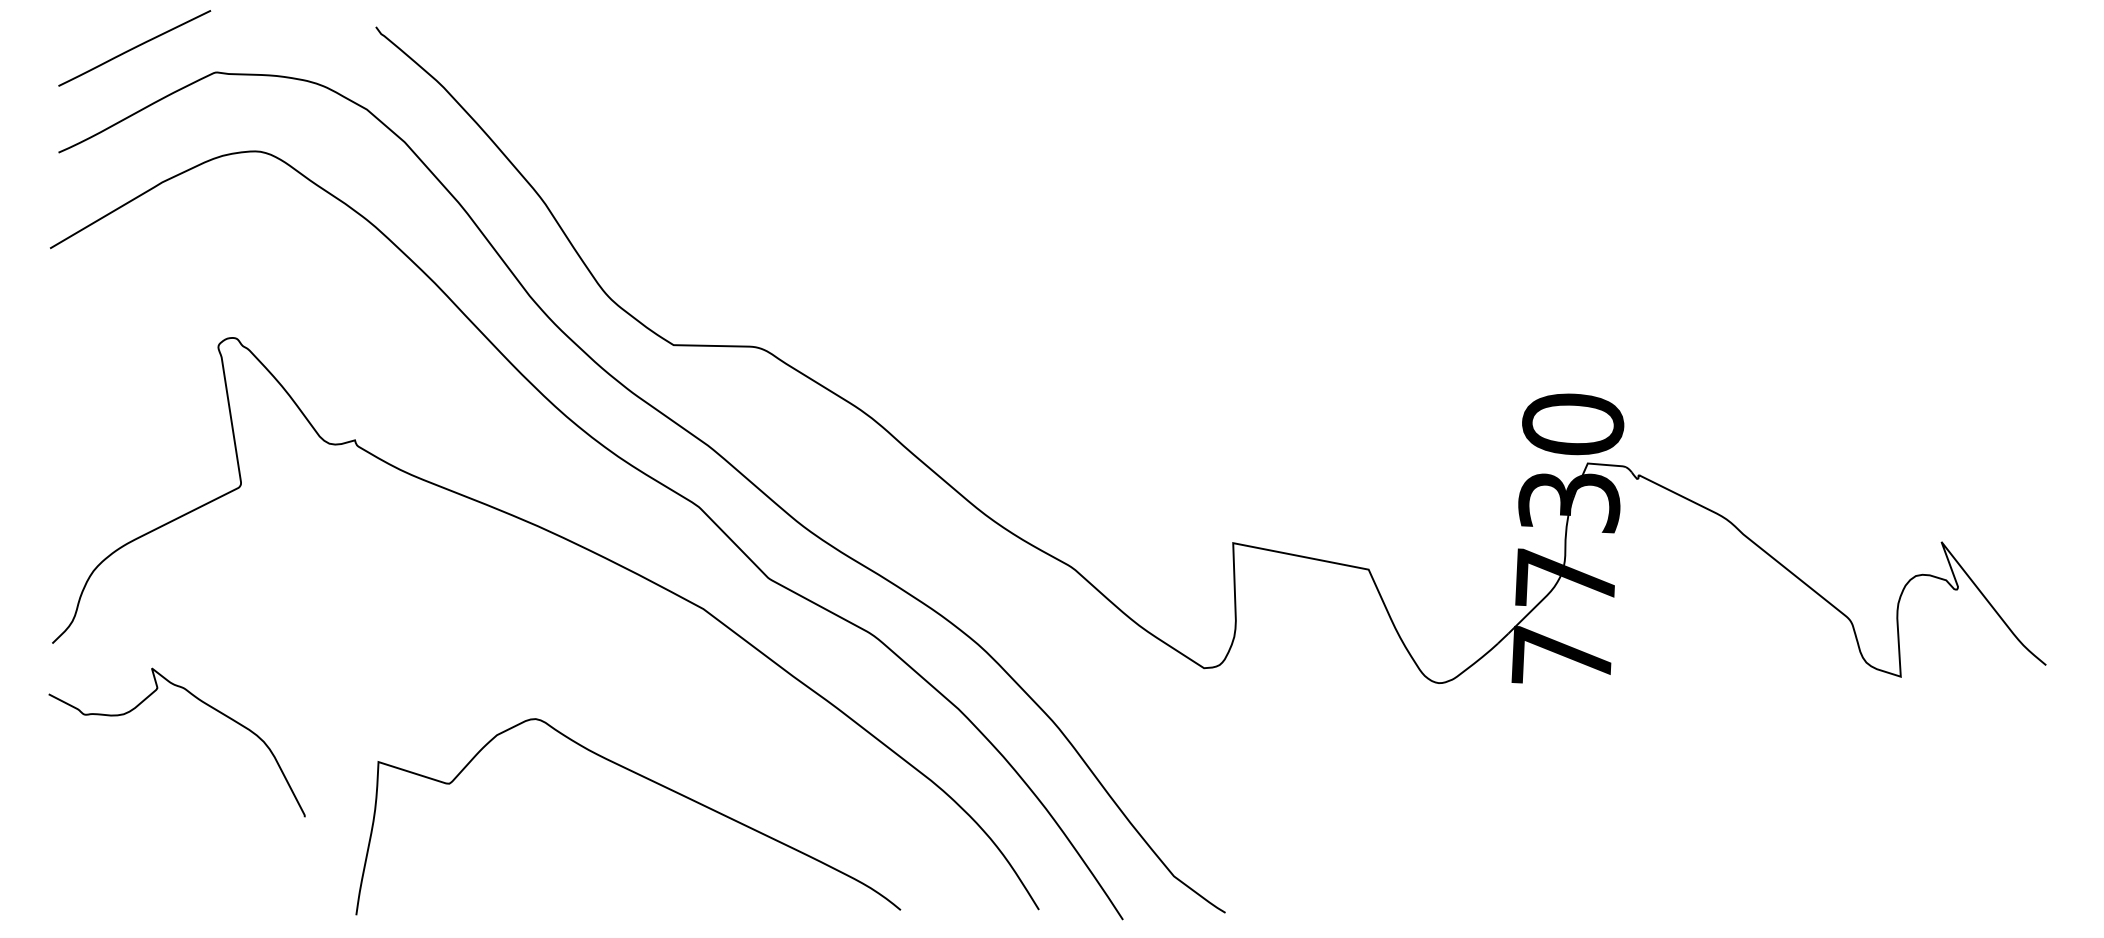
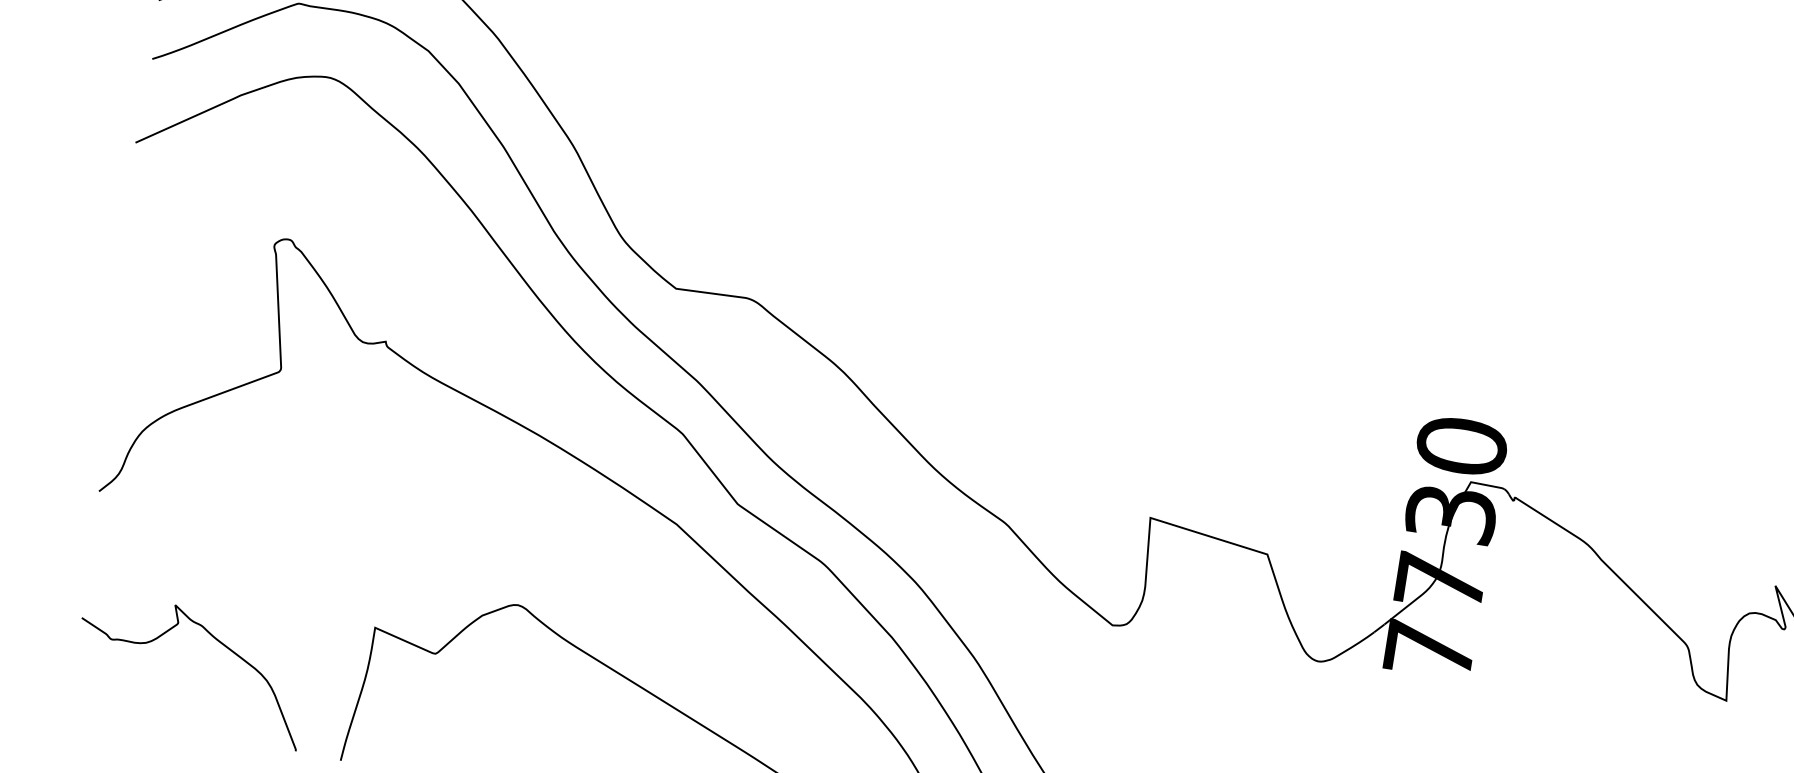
curve: (201, 702) -> (215, 640), moved

